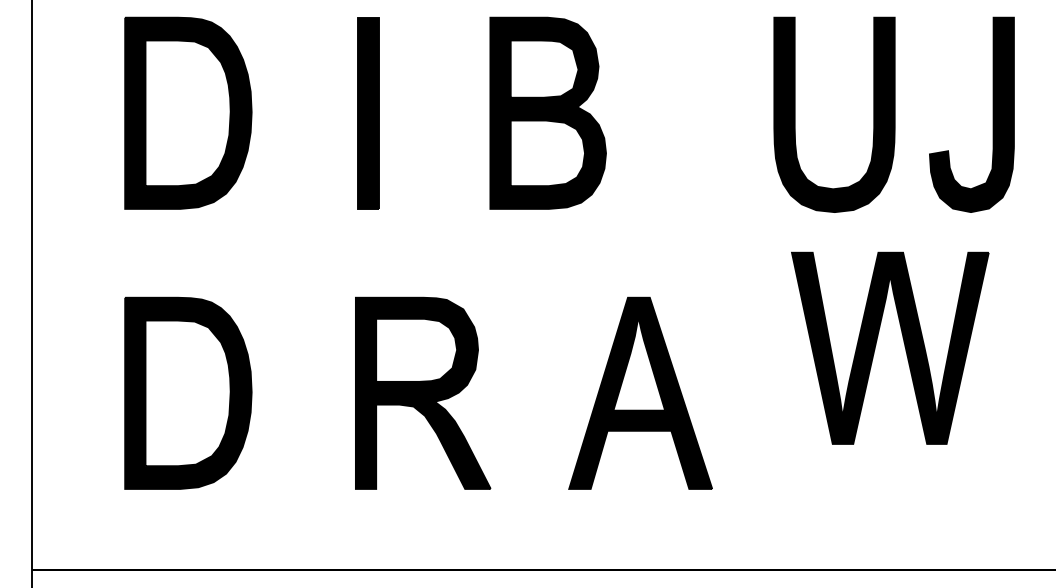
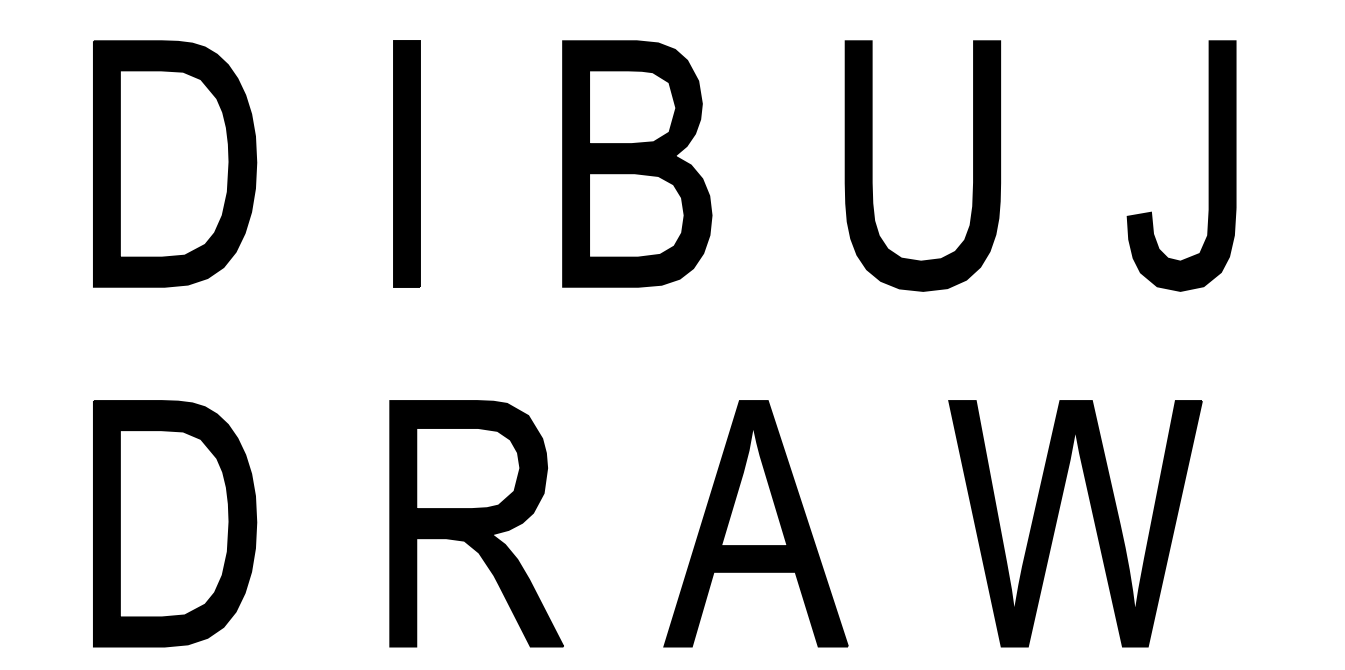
part: (795, 114) -> (872, 165), moved
part: (903, 342) -> (1092, 516), moved

